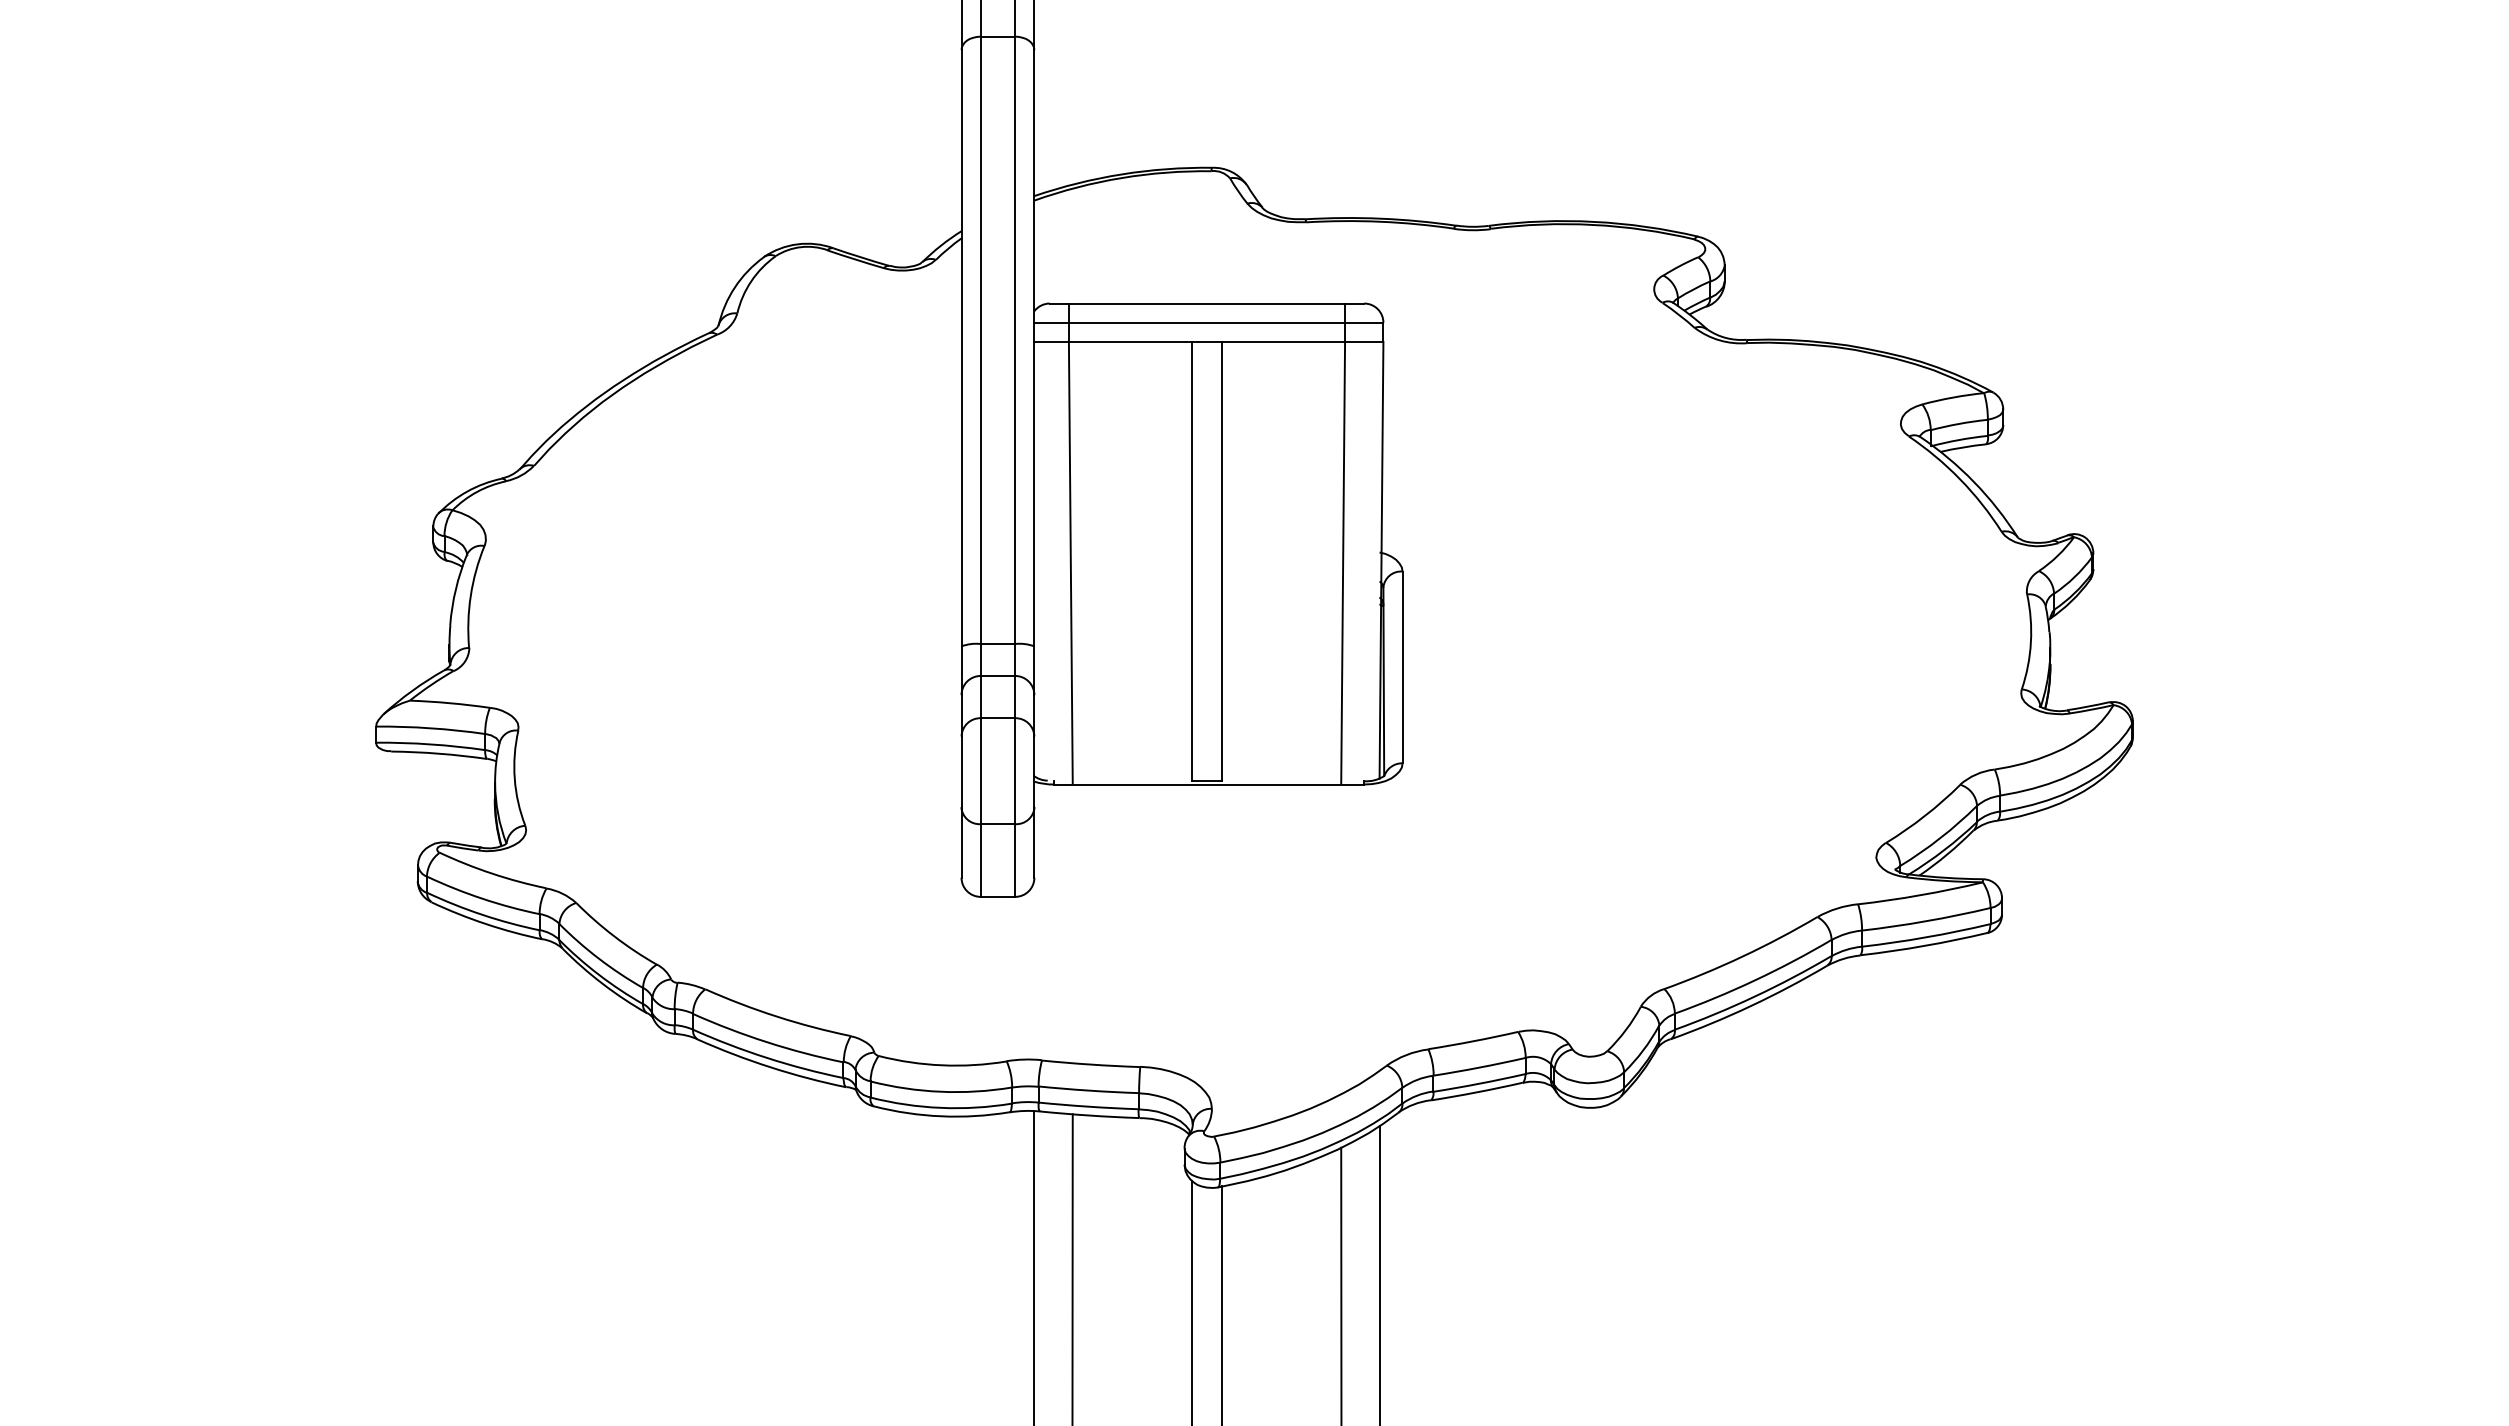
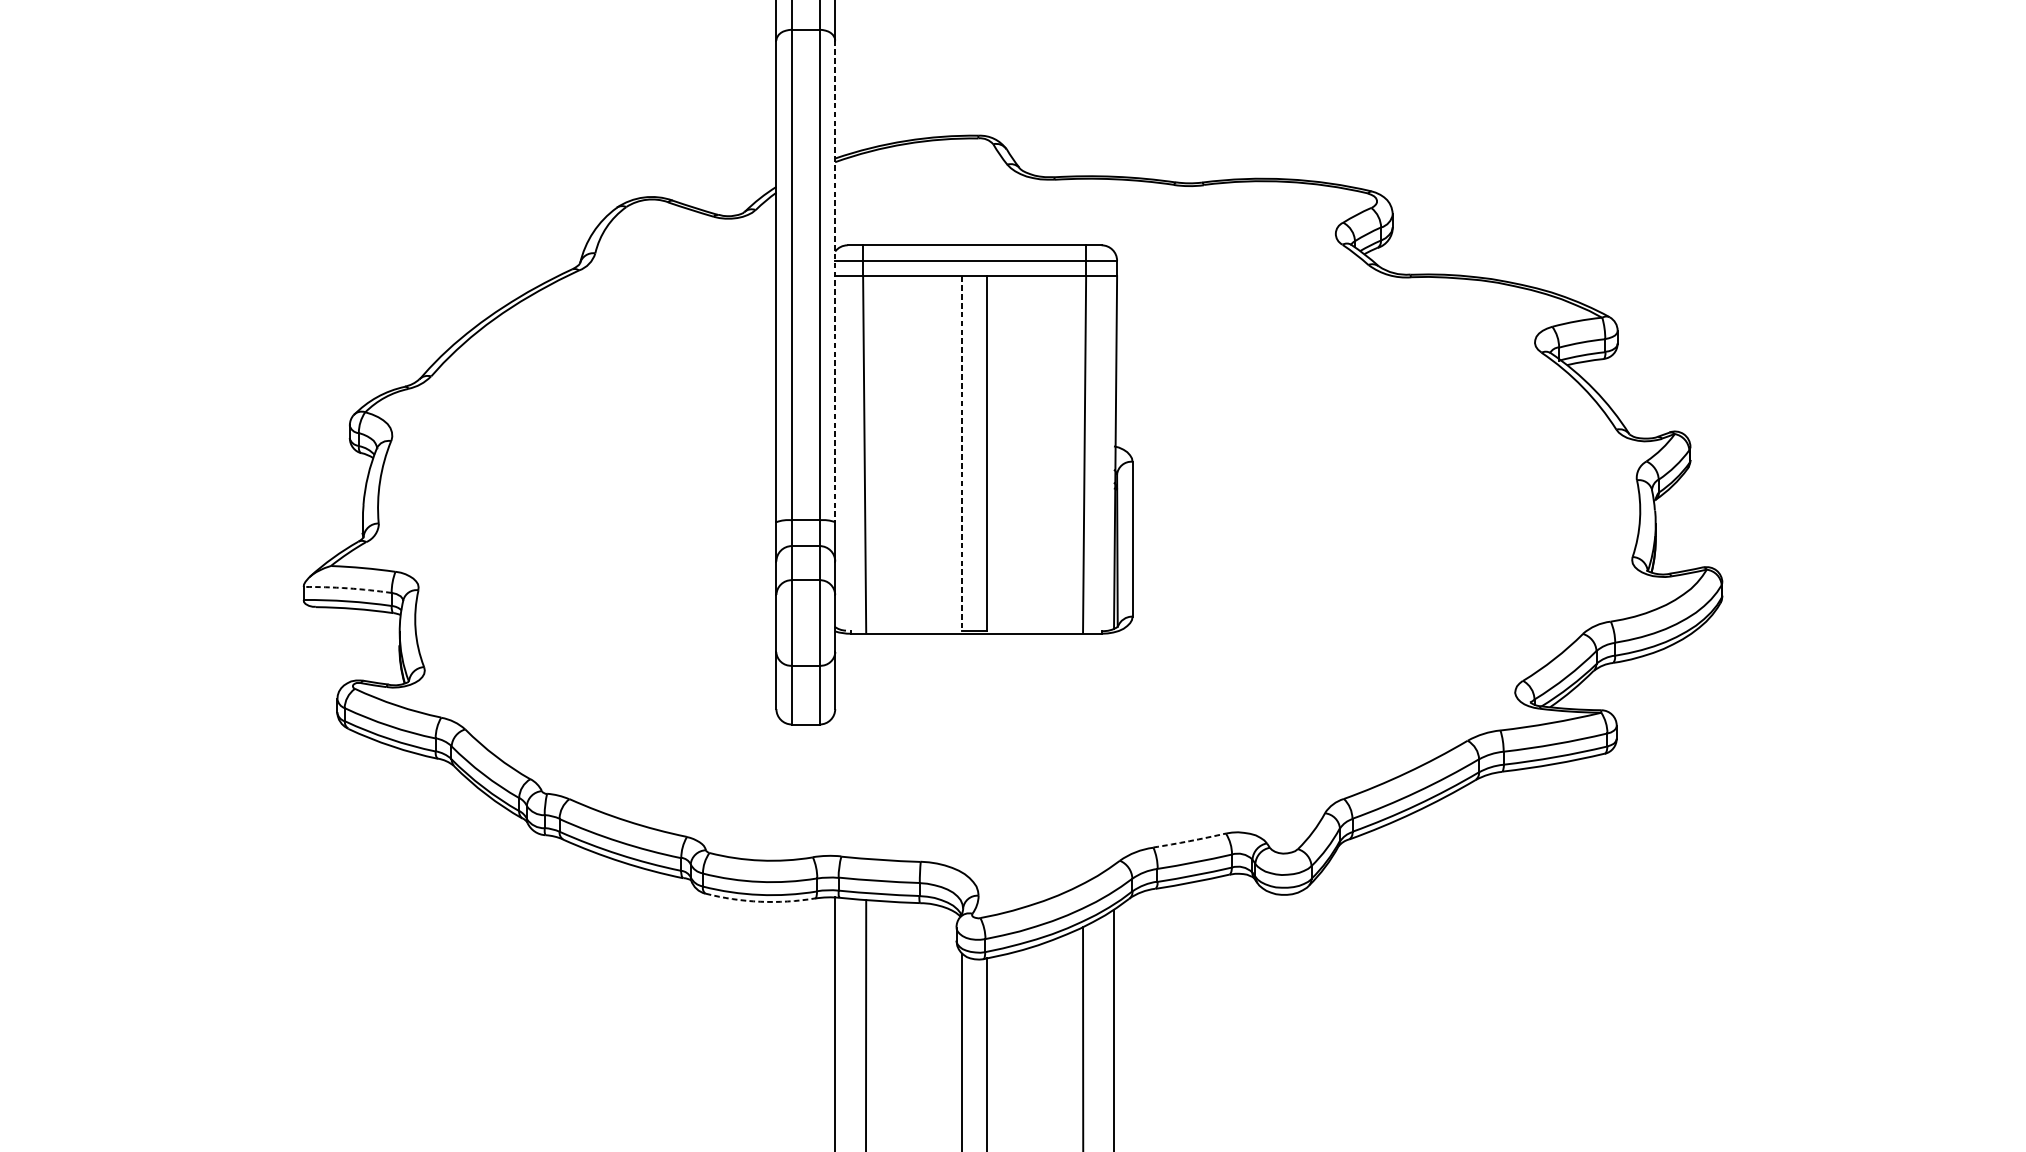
line: (1034, 348) -> (835, 281), solid -> dashed
line: (1191, 561) -> (962, 453), solid -> dashed
arc: (430, 728) -> (347, 588), solid -> dashed
arc: (1473, 1041) -> (1189, 841), solid -> dashed
arc: (941, 1116) -> (760, 901), solid -> dashed

